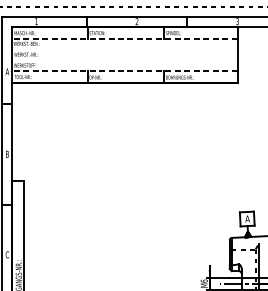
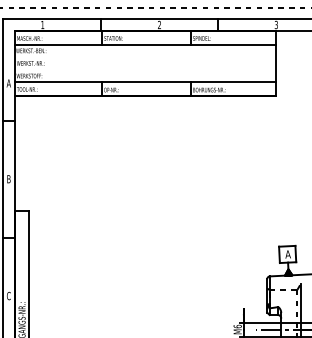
line: (124, 38) -> (145, 44), dashed -> solid
line: (124, 71) -> (145, 82), dashed -> solid

